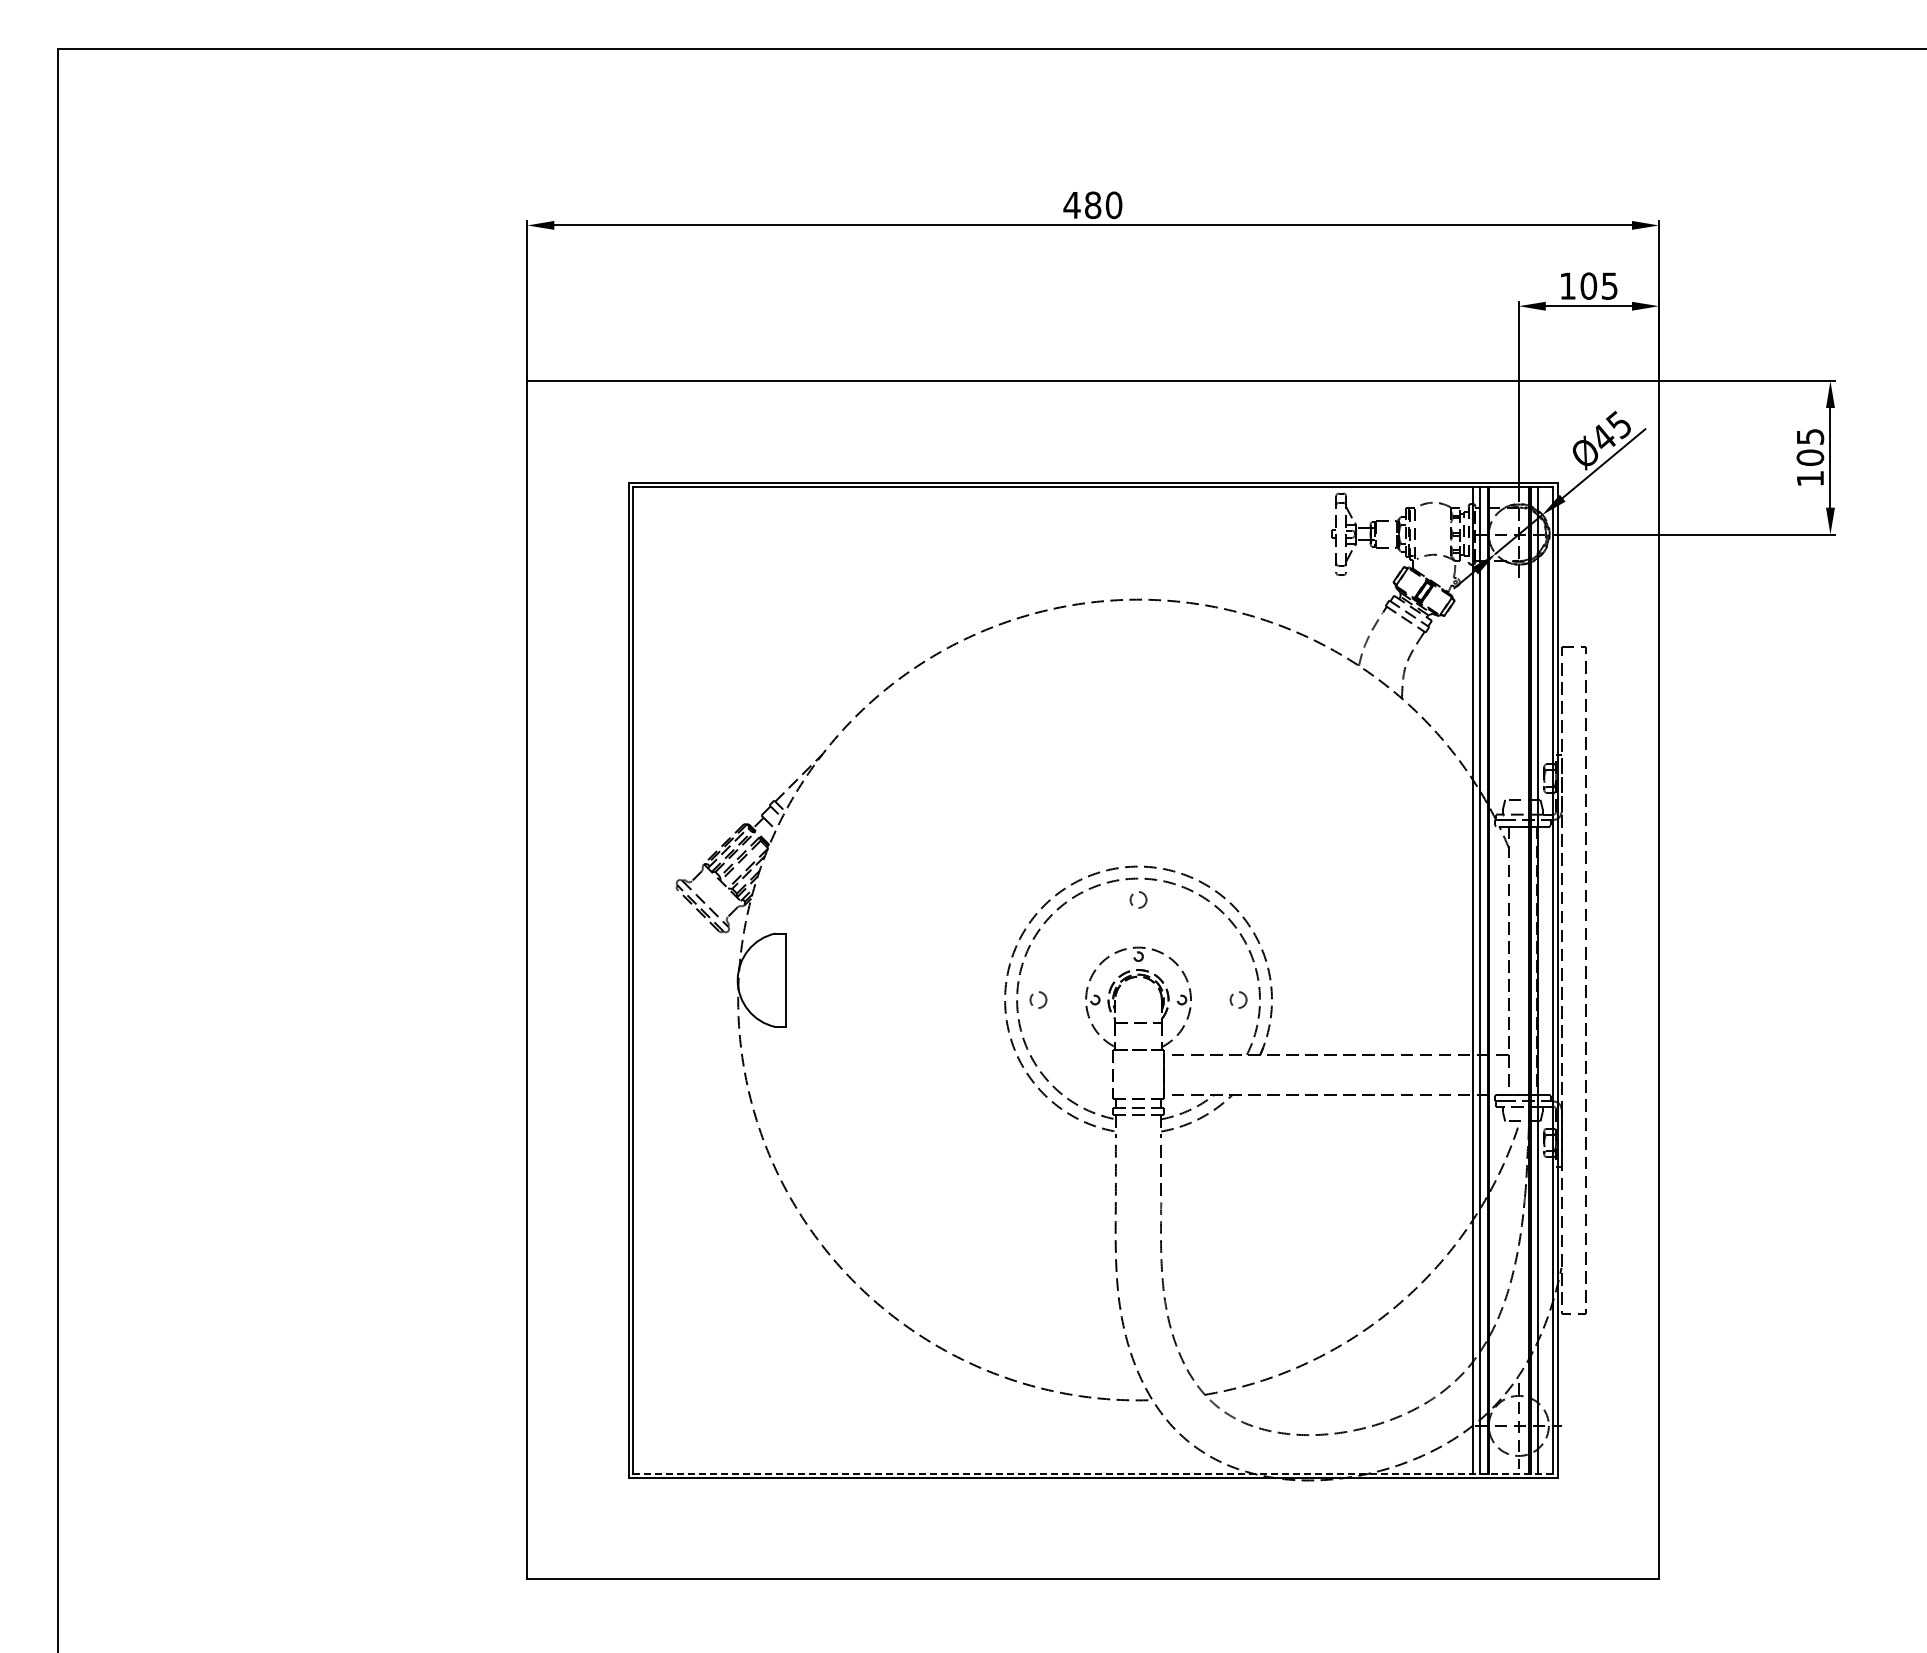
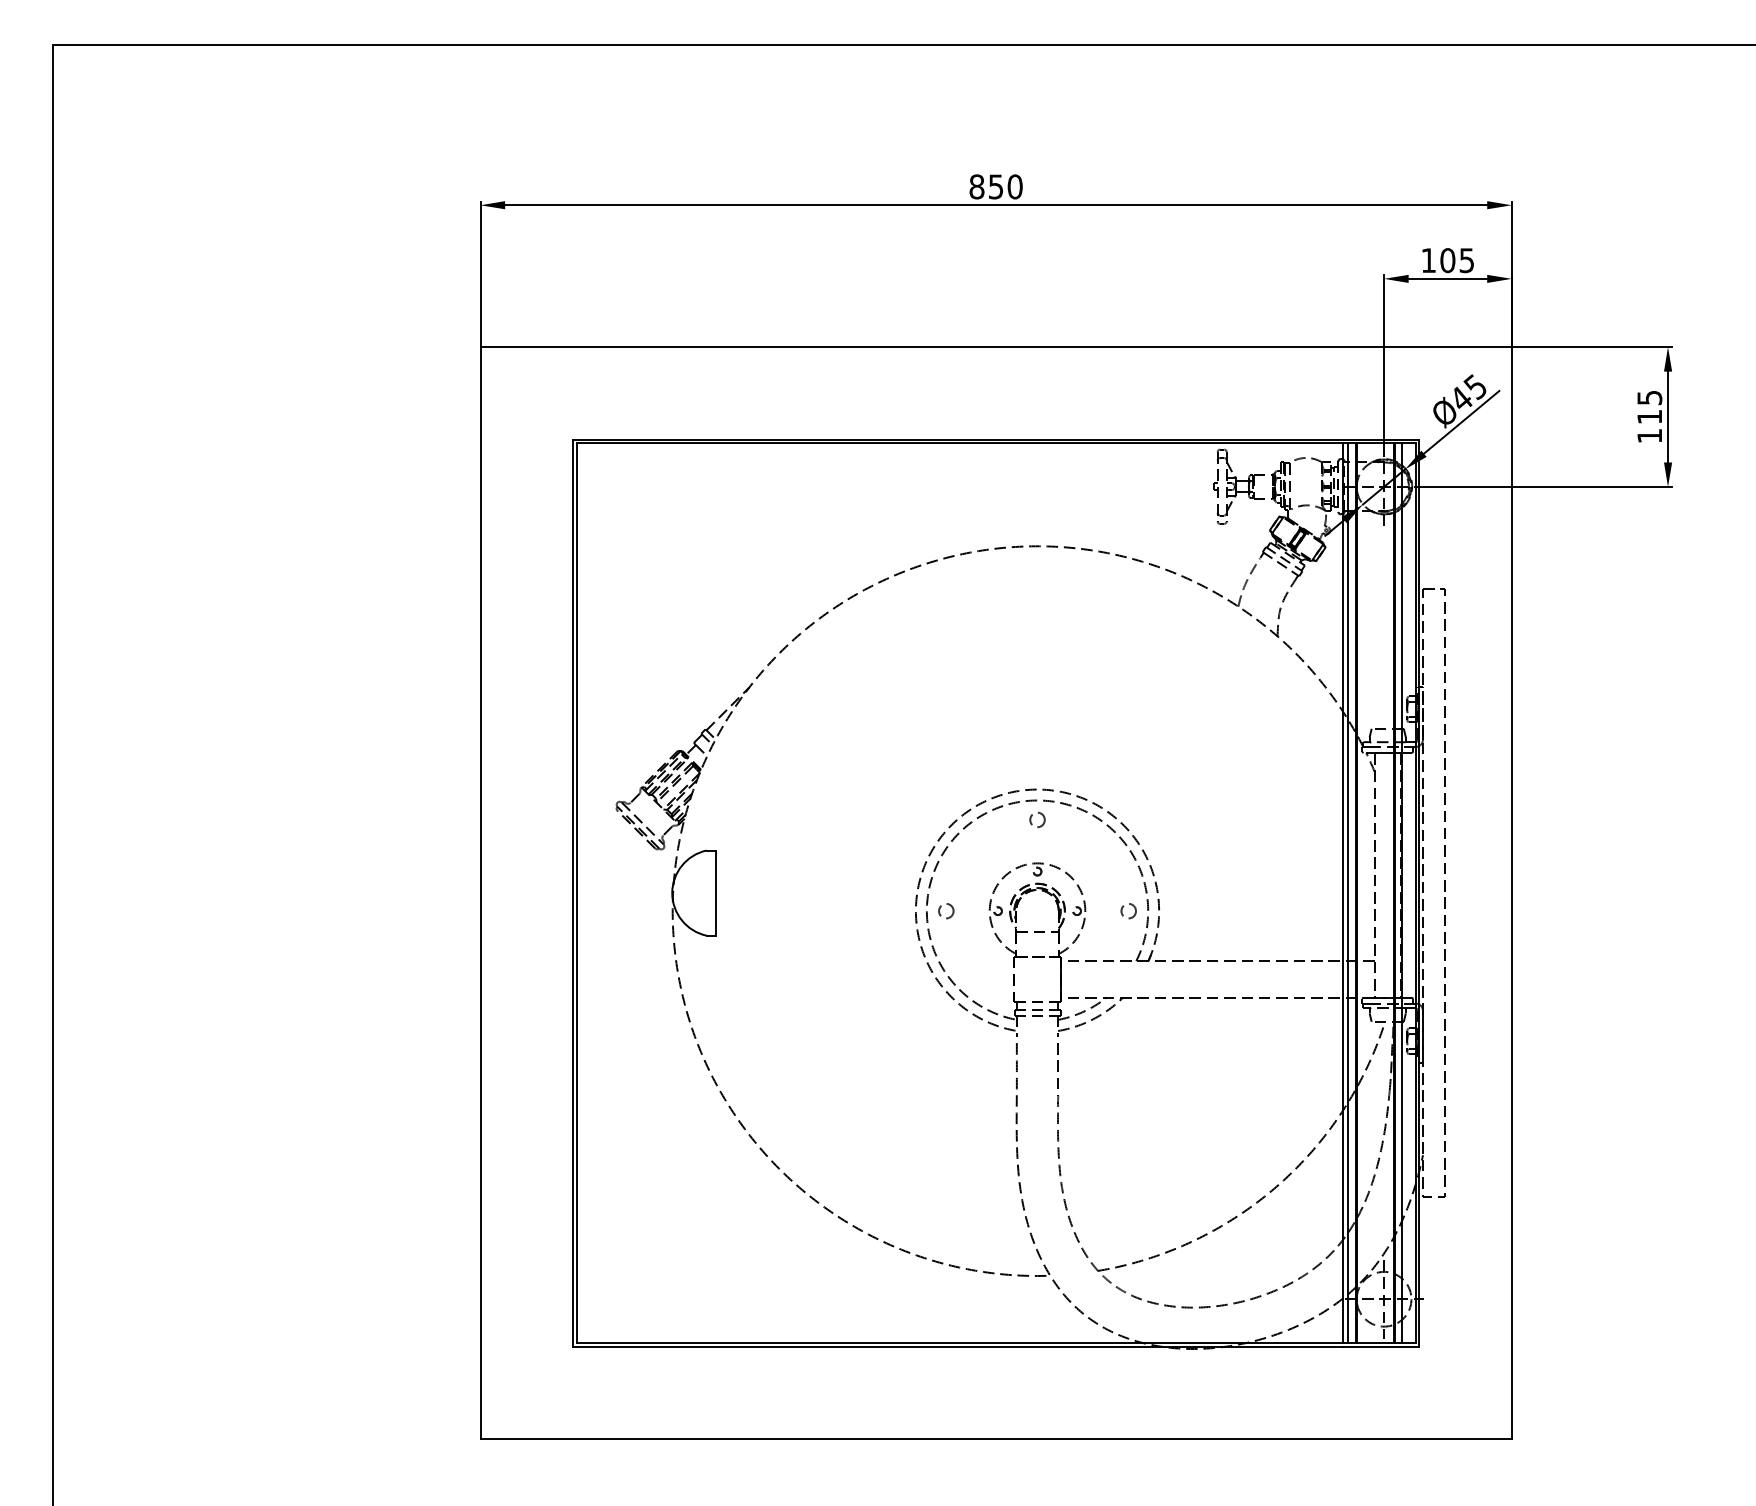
text: (1082, 205) -> (986, 187), 480 -> 850
text: (1810, 457) -> (1649, 416), 105 -> 115
line: (1092, 1473) -> (995, 1342), dashed -> solid

